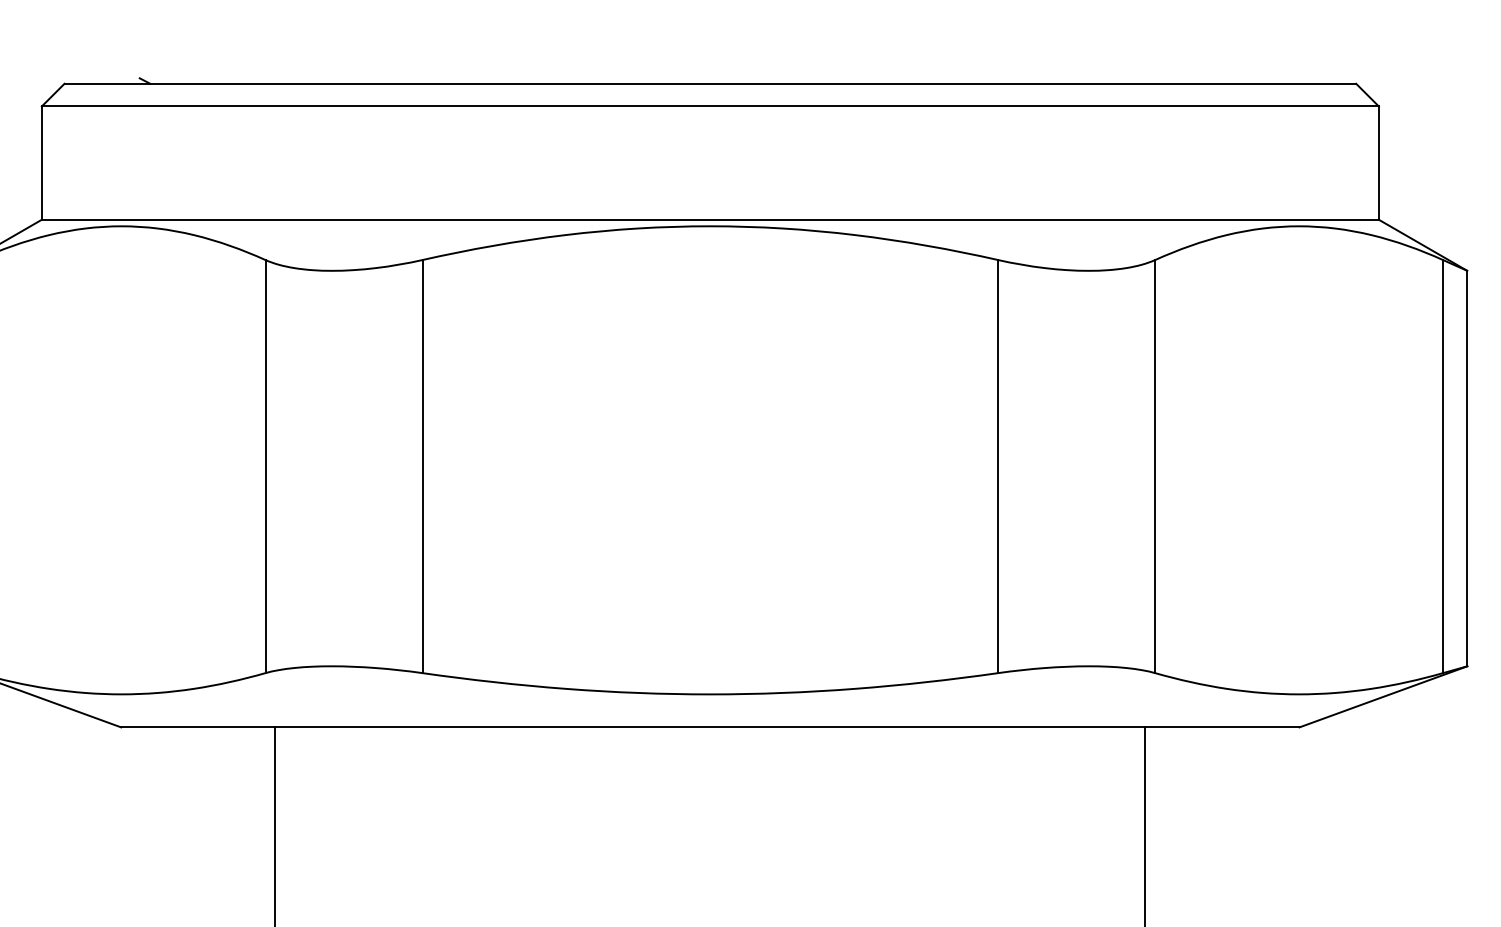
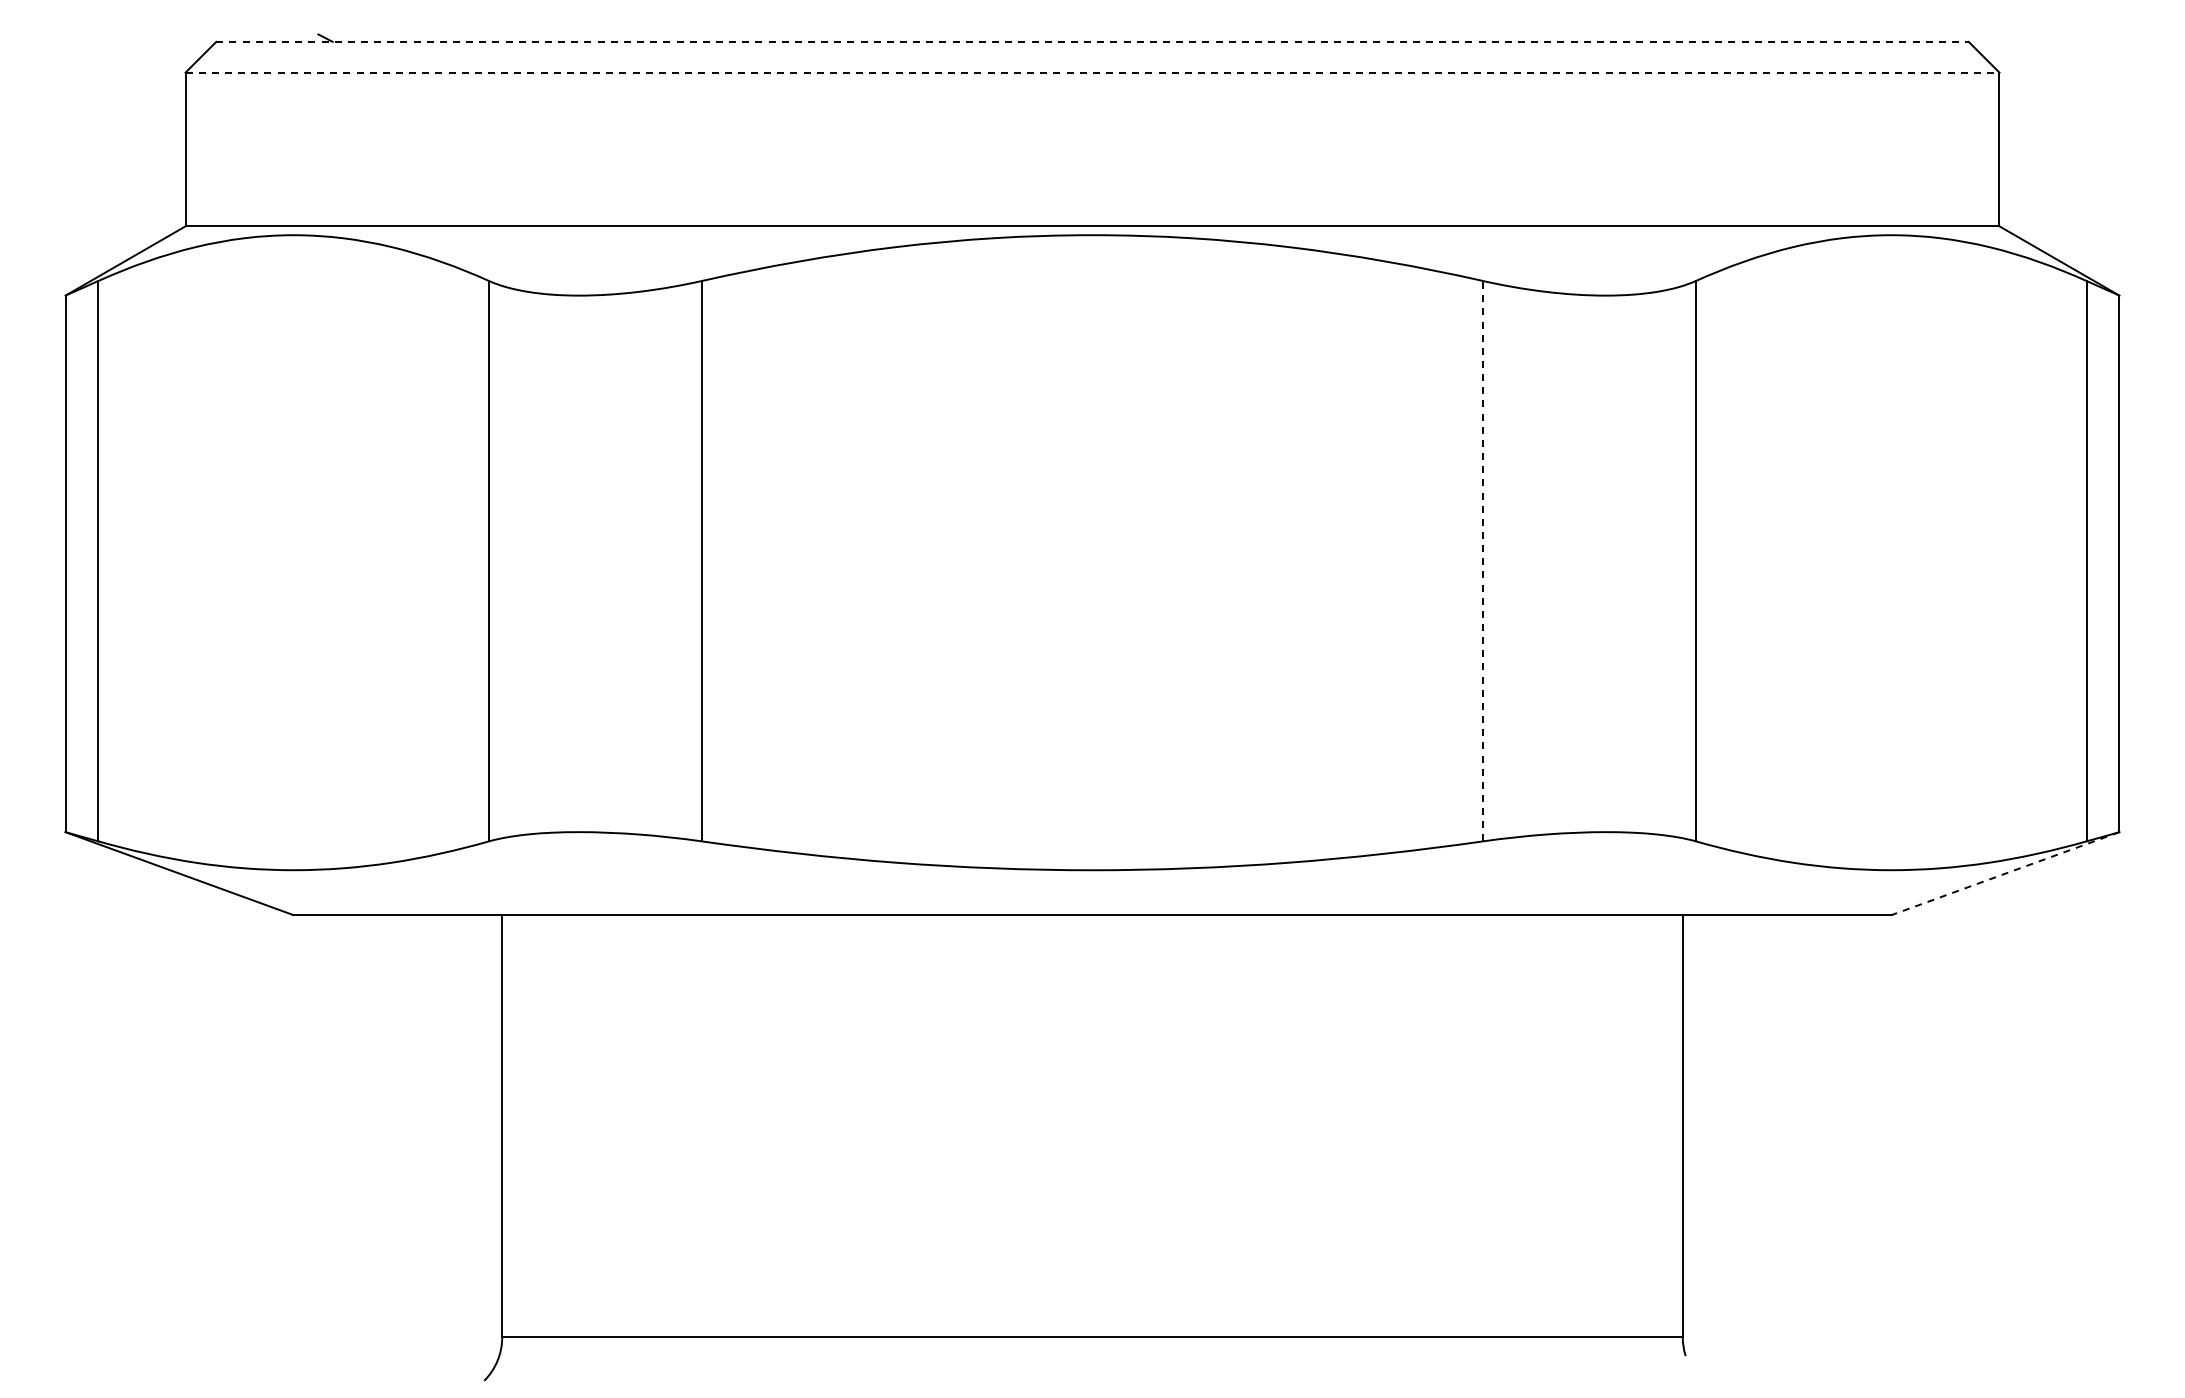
line: (711, 83) -> (1093, 41), solid -> dashed
line: (710, 106) -> (1092, 72), solid -> dashed
line: (998, 466) -> (1483, 560), solid -> dashed
line: (1383, 696) -> (2005, 873), solid -> dashed

